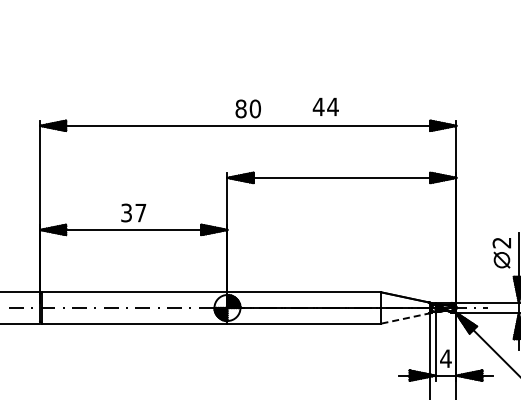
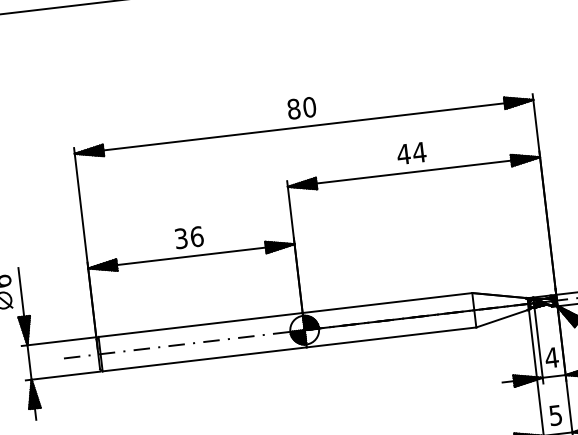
text: (325, 106) -> (411, 152), moved
text: (140, 212) -> (196, 236), 37 -> 36
line: (405, 318) -> (502, 318), dashed -> solid

